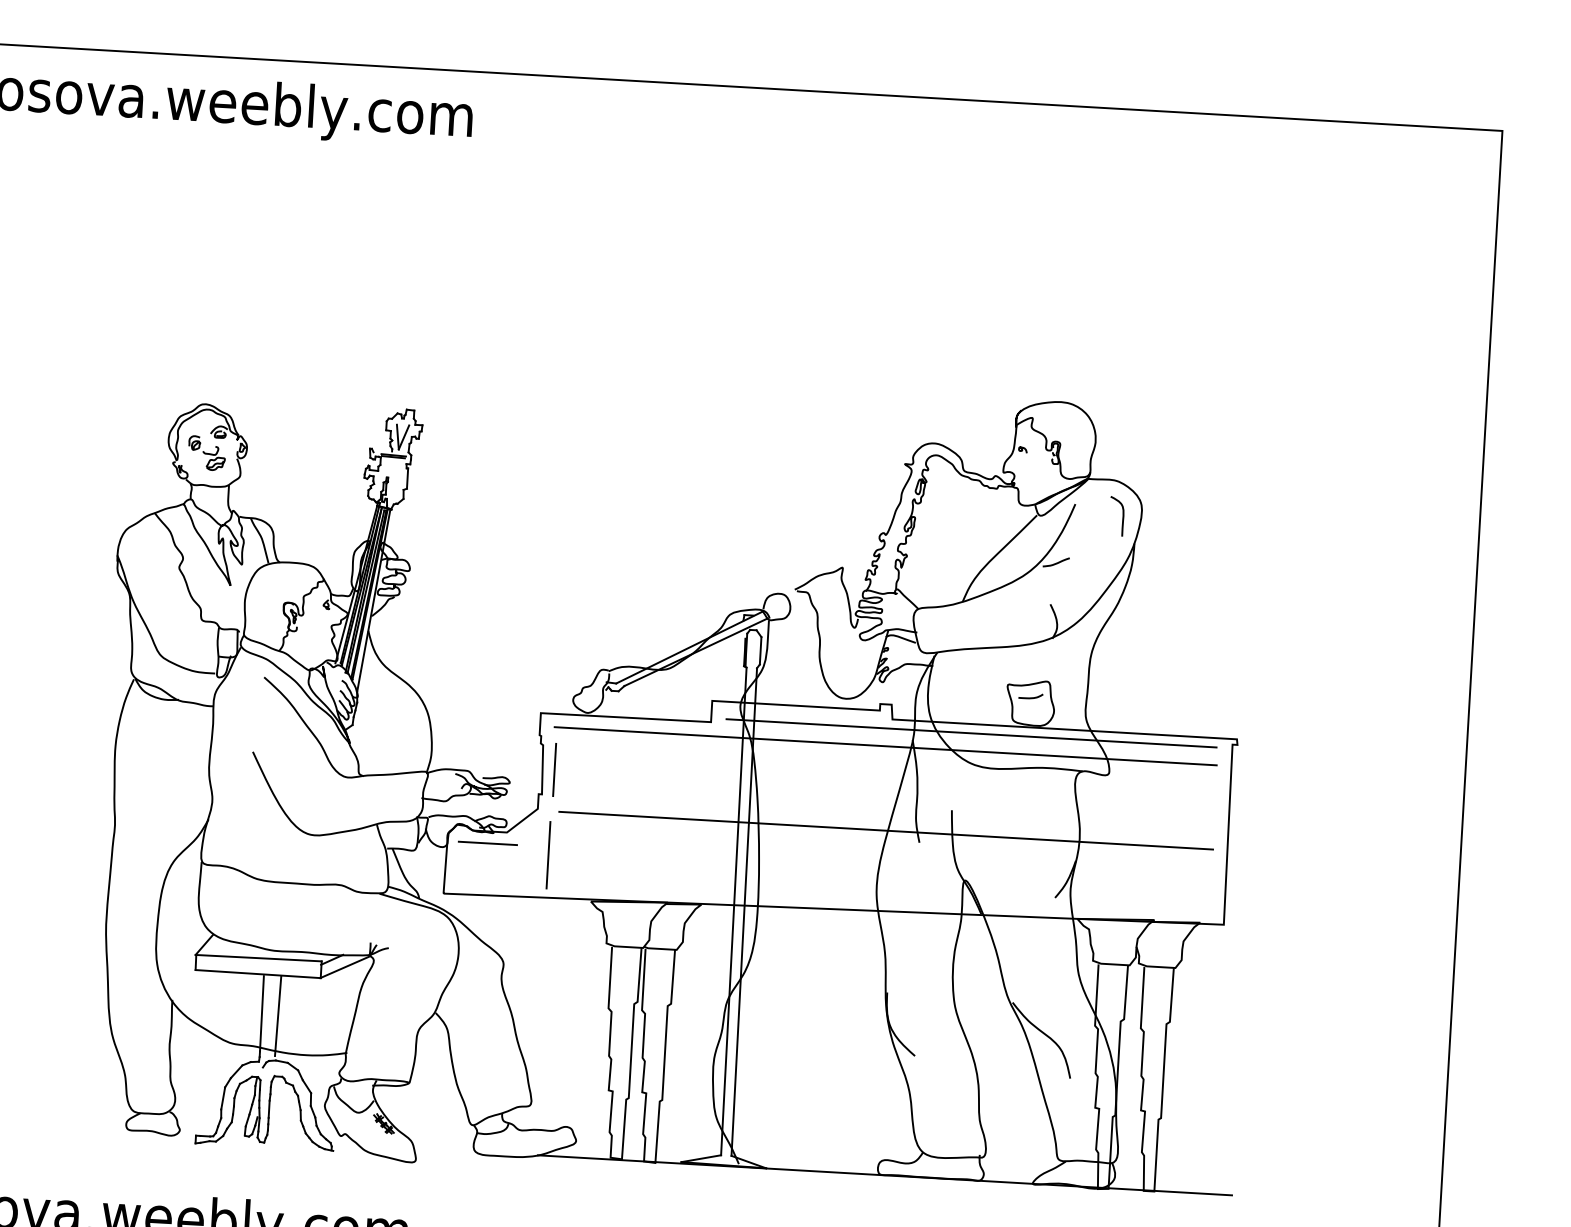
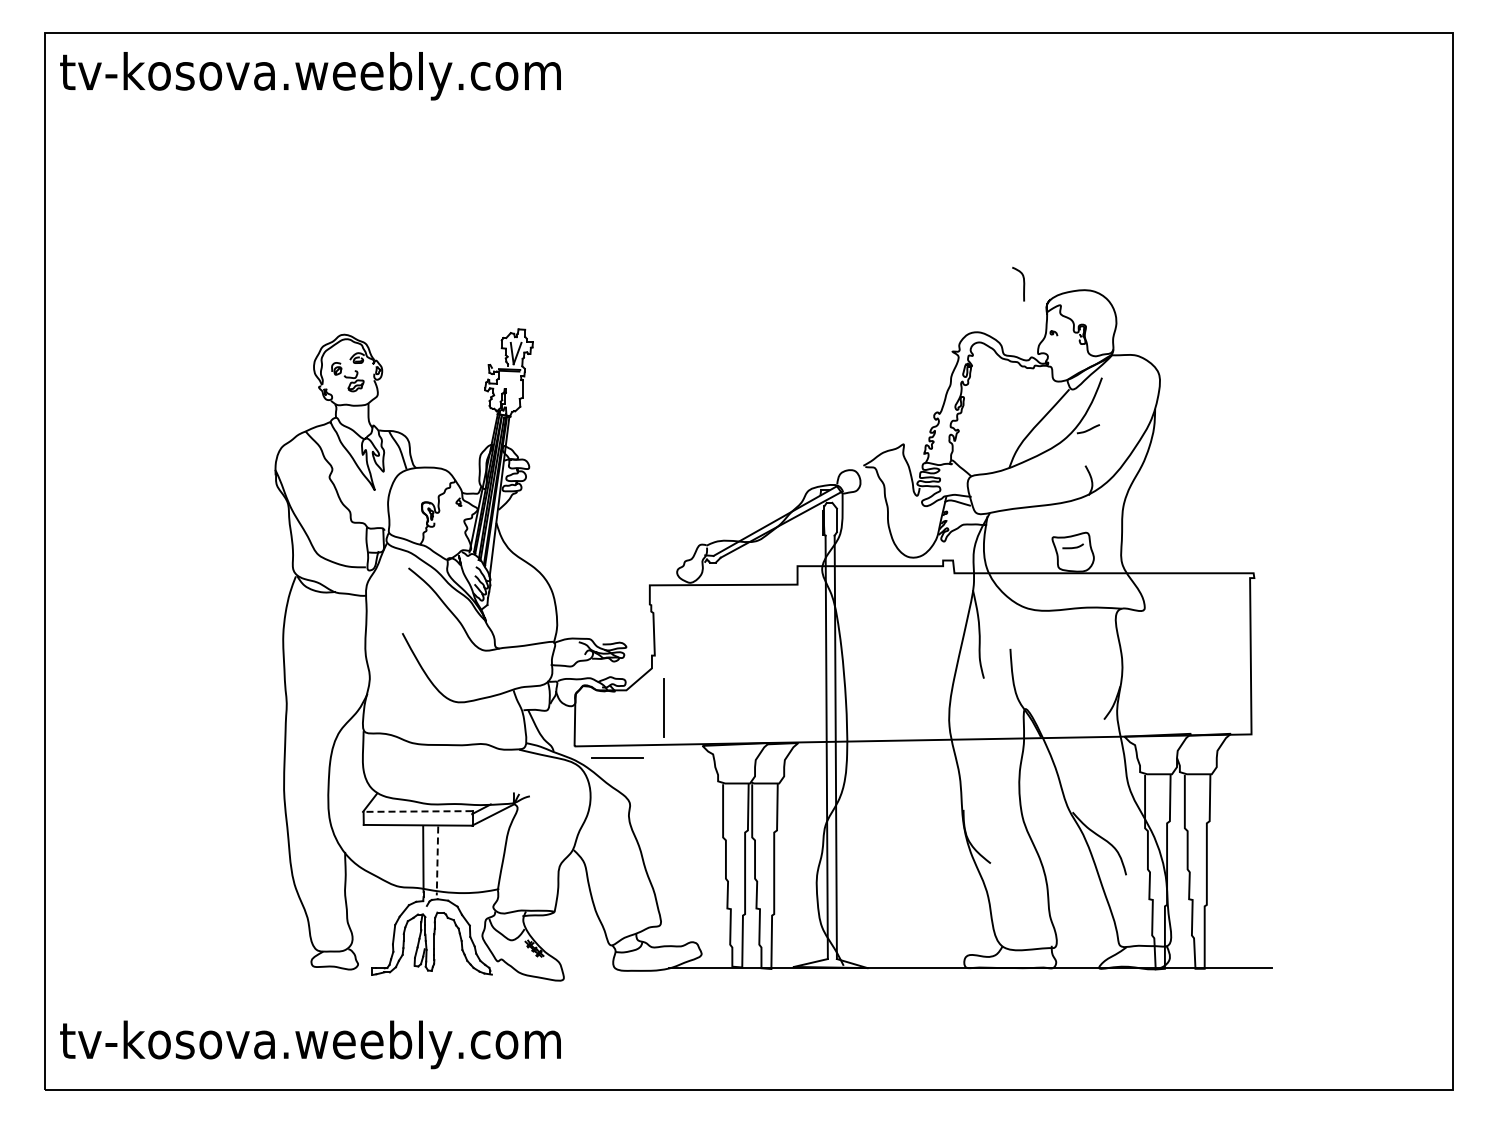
curve: (1122, 515) -> (1023, 283), moved
line: (971, 733) -> (1023, 581), removed
line: (885, 745) -> (949, 596), removed
line: (554, 769) -> (664, 633), removed
line: (886, 830) -> (954, 669), removed
line: (487, 843) -> (617, 757), moved
line: (258, 958) -> (417, 811), solid -> dashed
line: (278, 1017) -> (437, 861), solid -> dashed

